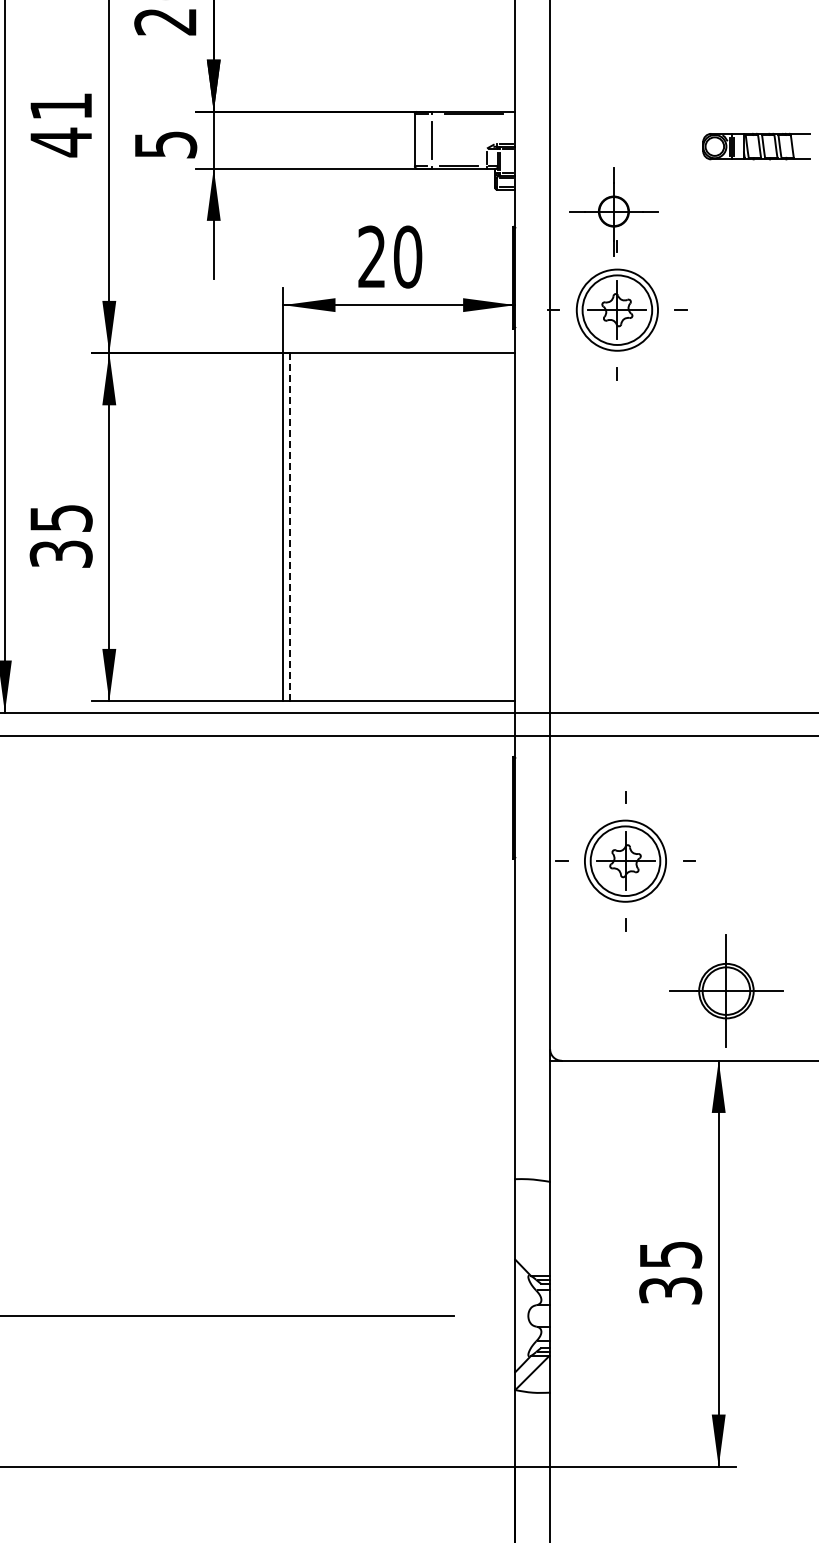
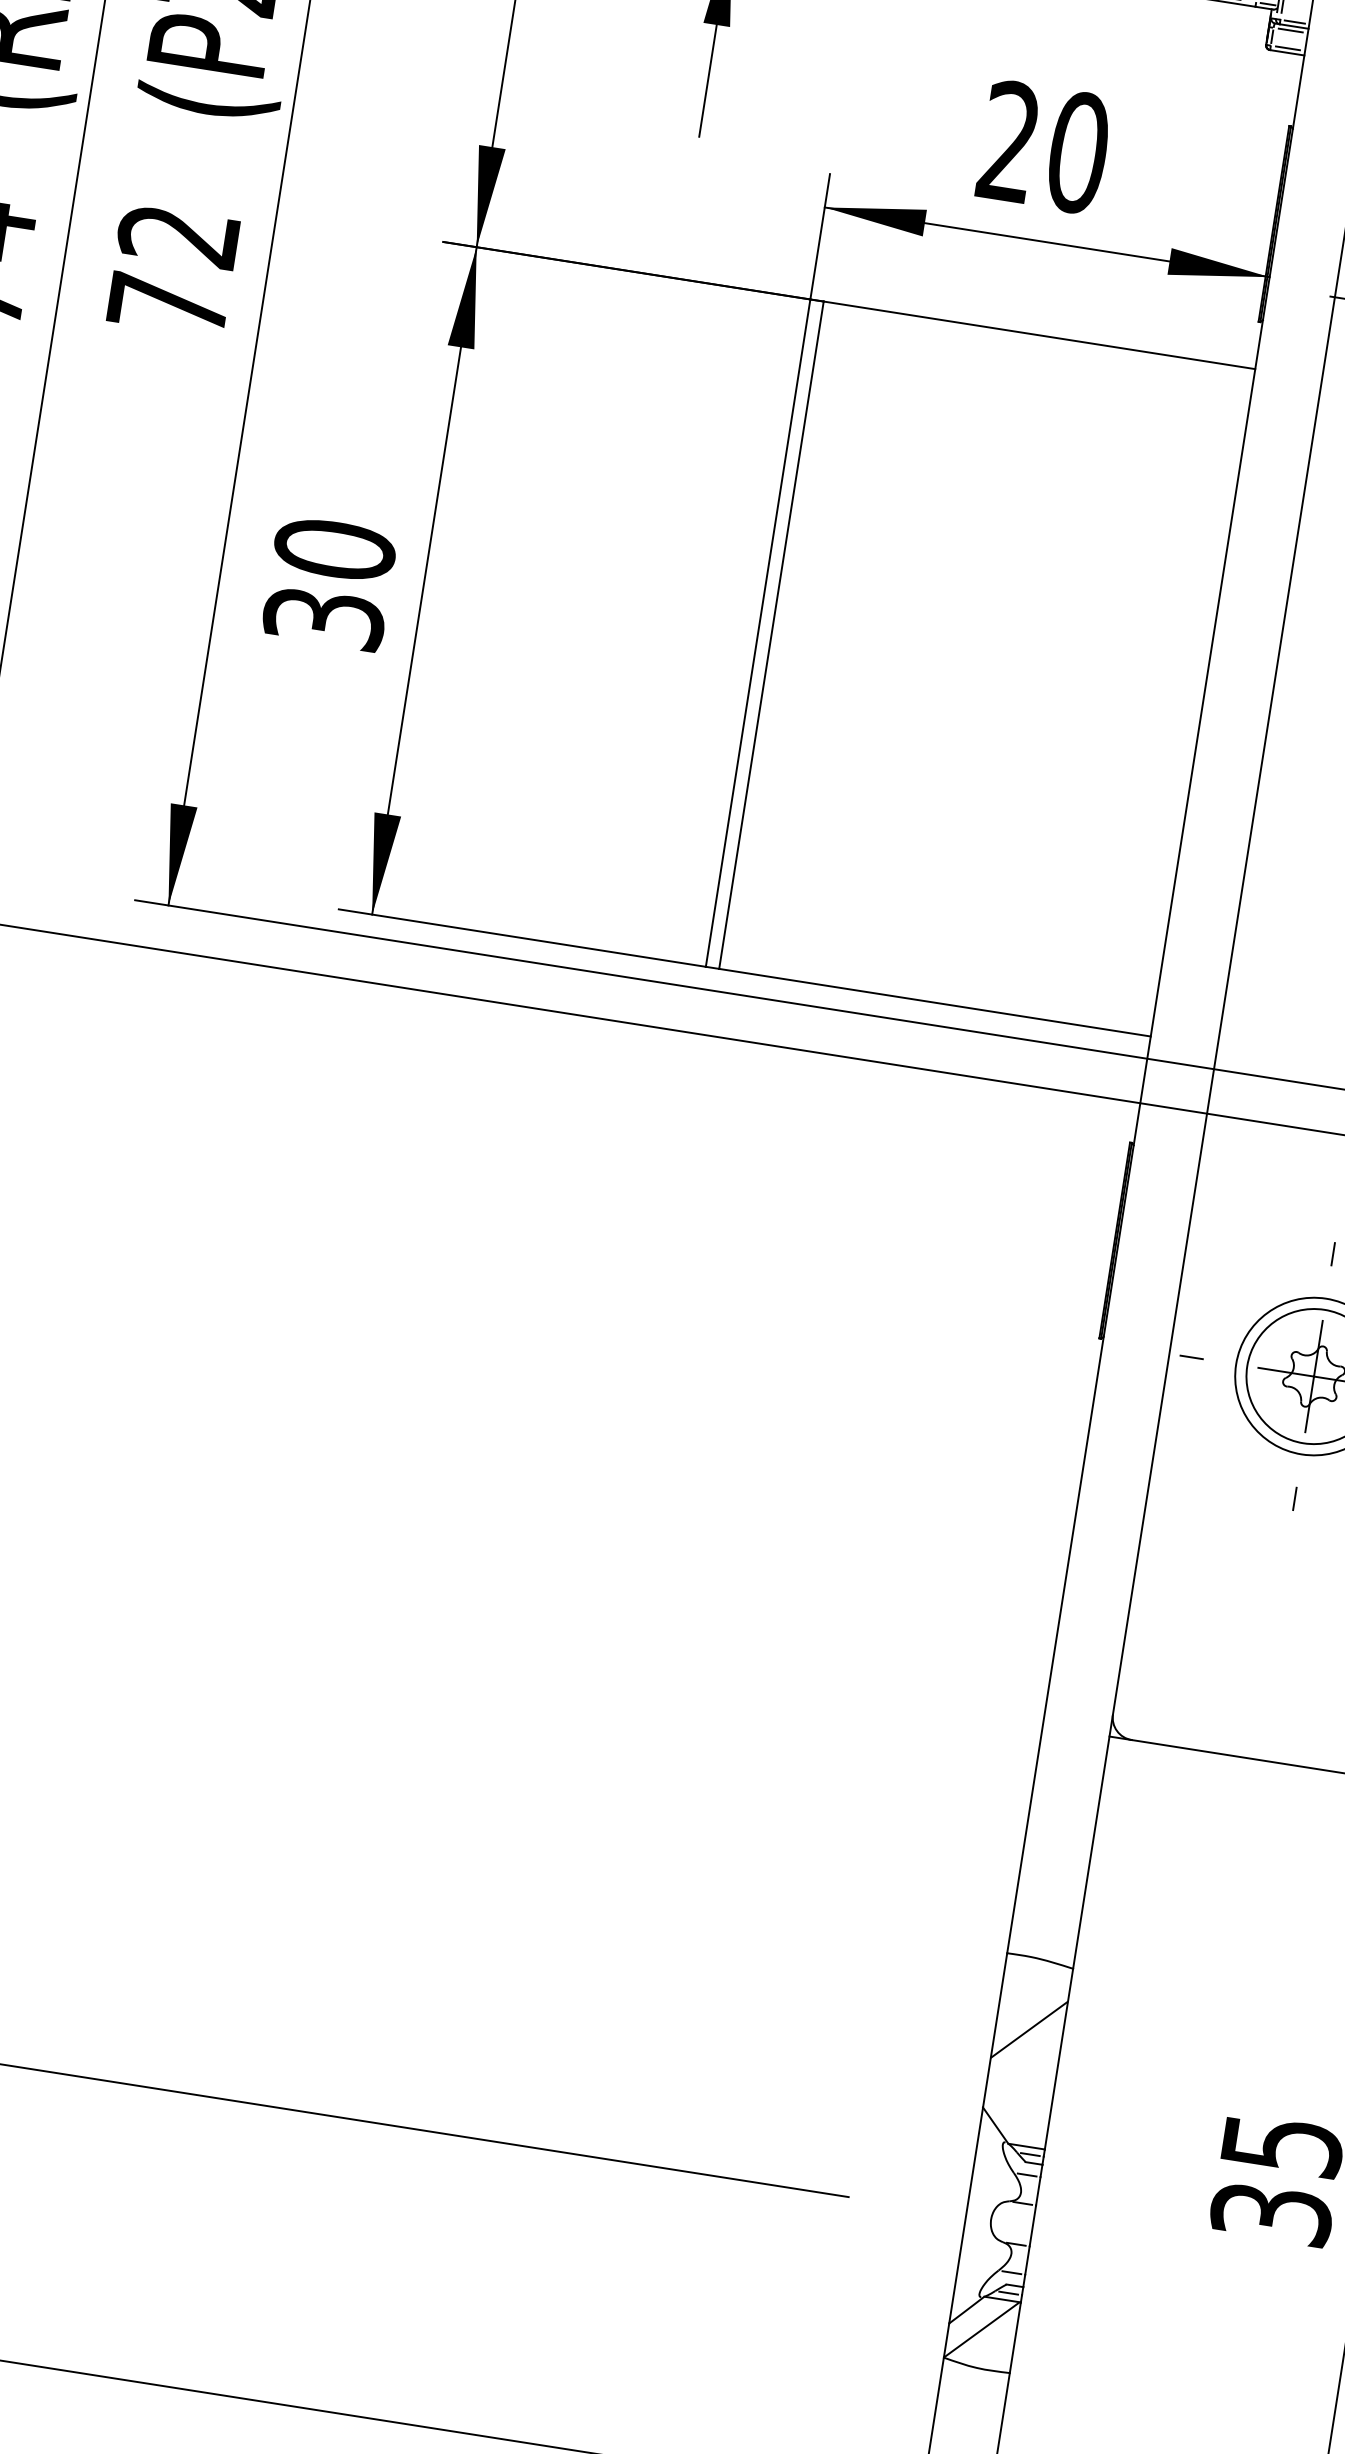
text: (60, 518) -> (333, 549), 35 -> 30
line: (290, 527) -> (771, 636), dashed -> solid
hatch: (532, 1215) -> (1029, 2028), added

